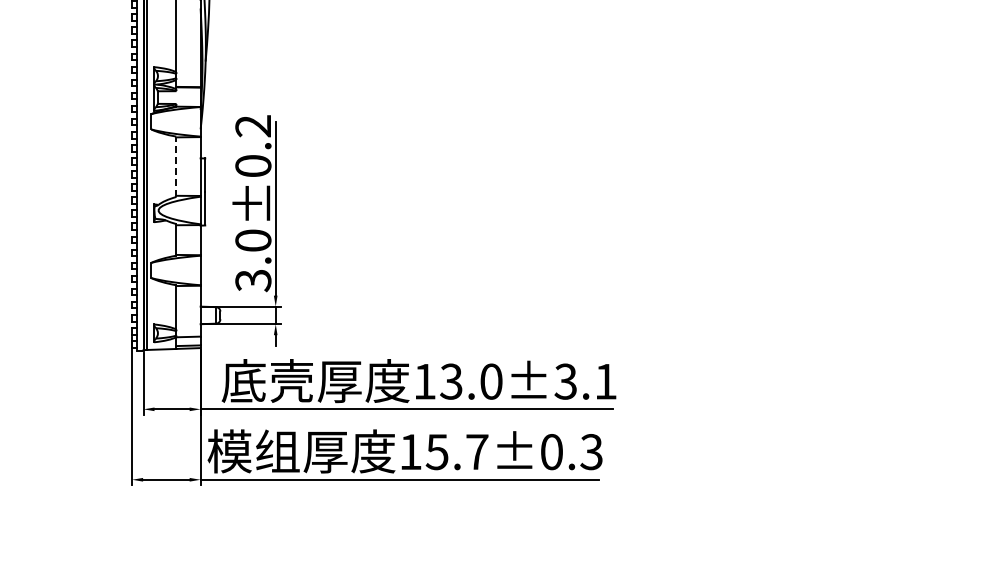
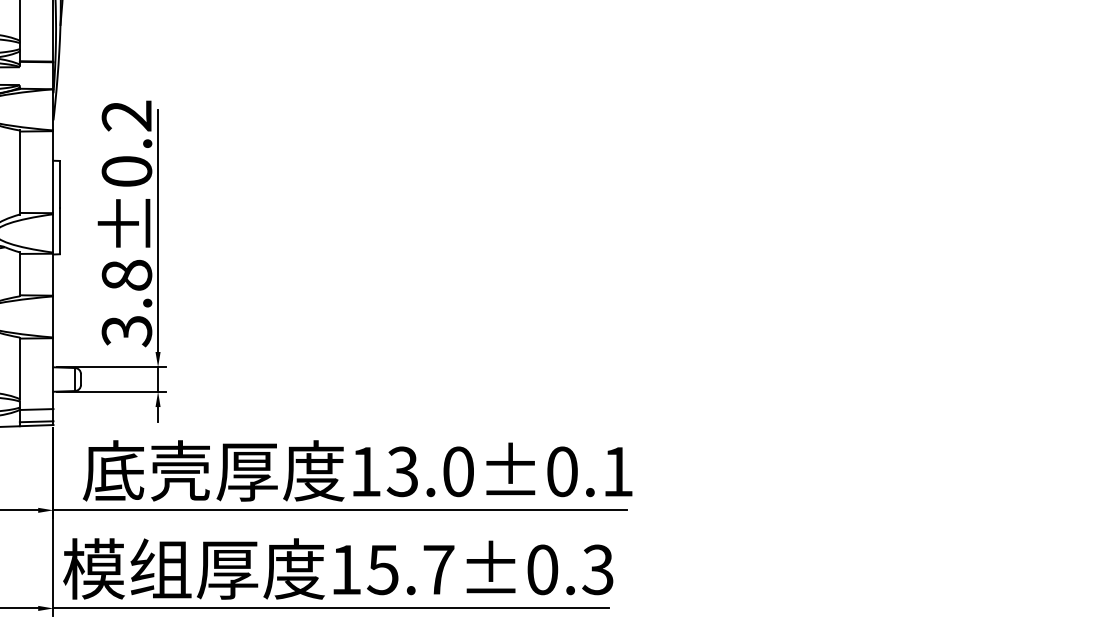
line: (176, 166) -> (19, 172), dashed -> solid
text: (253, 240) -> (127, 275), 3.0±0.2 -> 3.8±0.2
text: (565, 381) -> (561, 471), 13.0±3.1 -> 13.0±0.1

